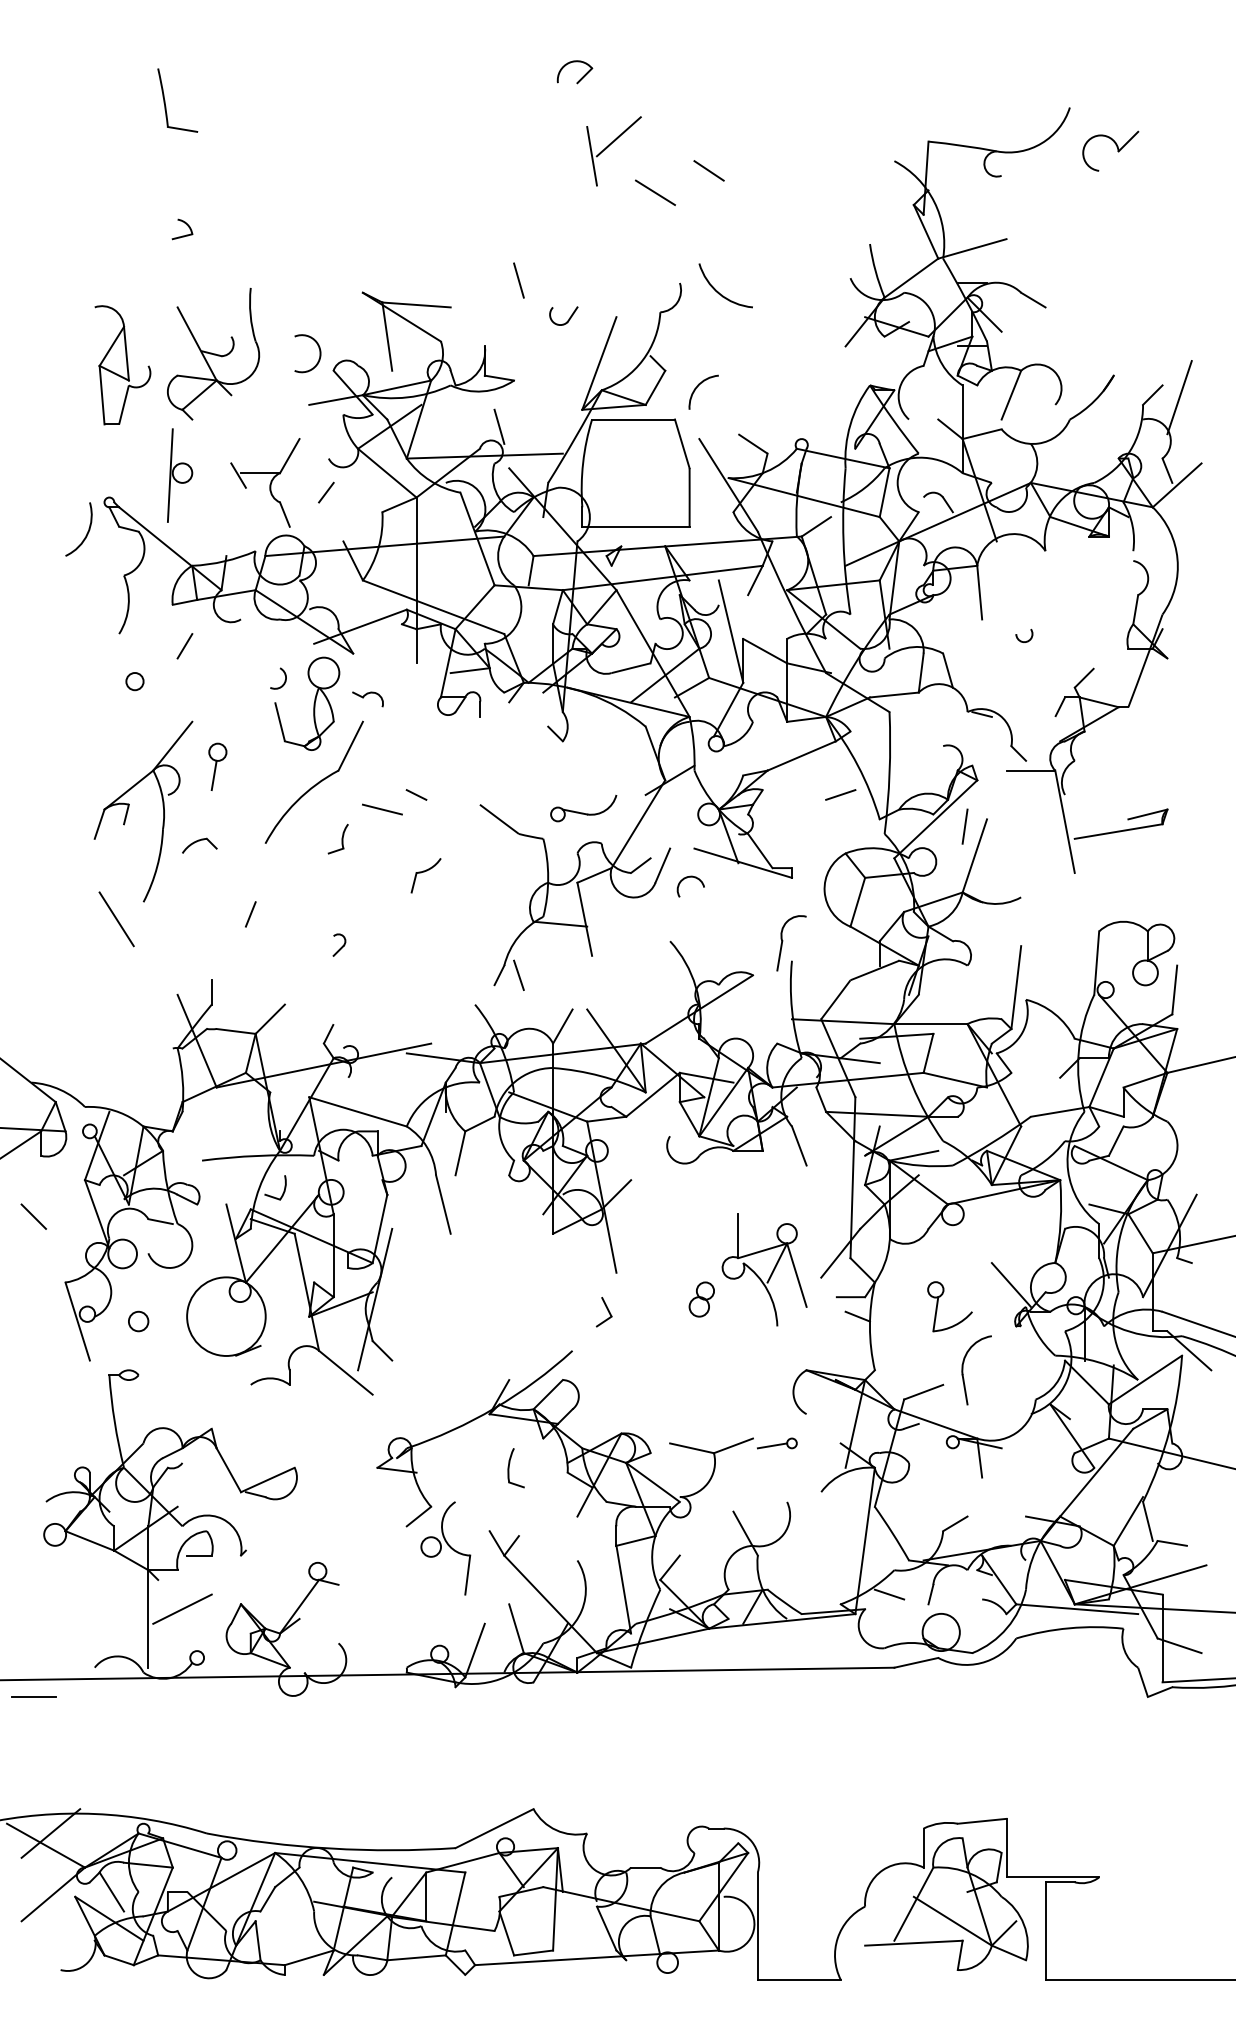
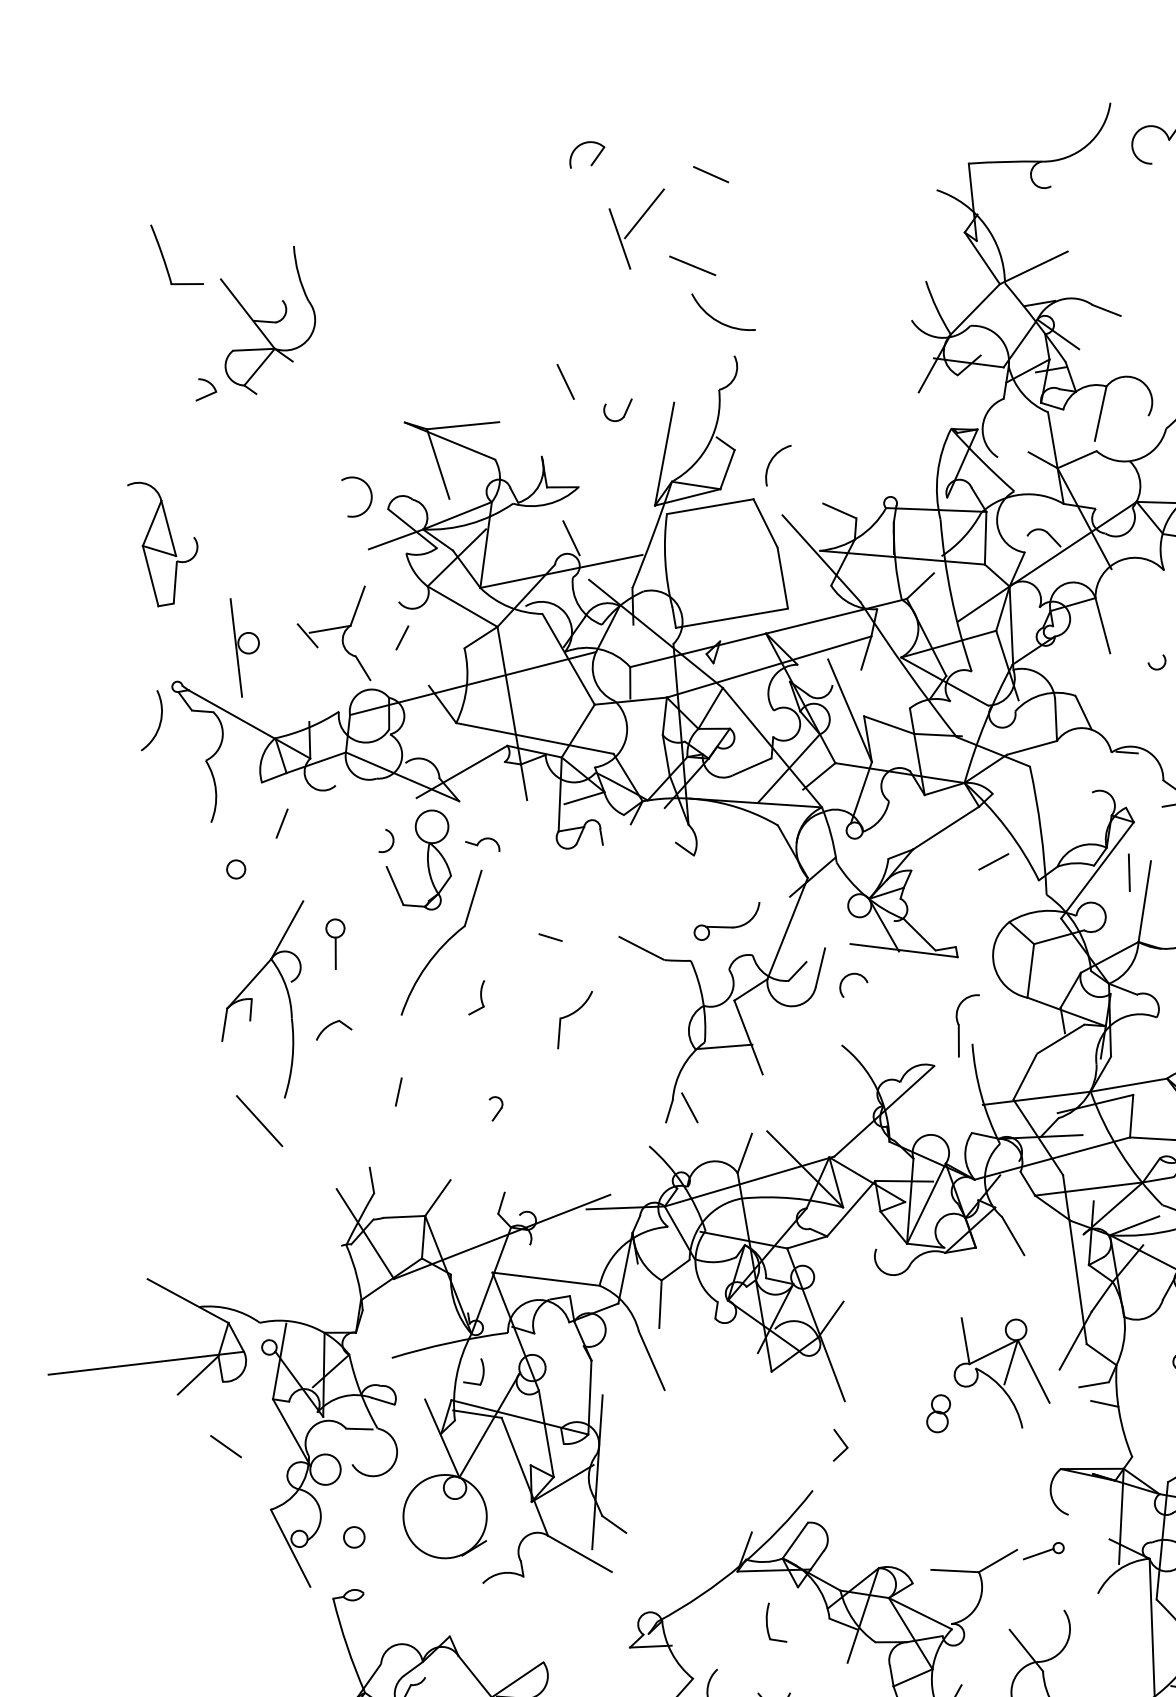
line: (708, 170) -> (710, 174), moved
arc: (718, 291) -> (716, 319), moved
part: (213, 353) -> (266, 321), moved
line: (382, 809) -> (517, 958), removed
part: (425, 875) -> (574, 1020), size x1.4

